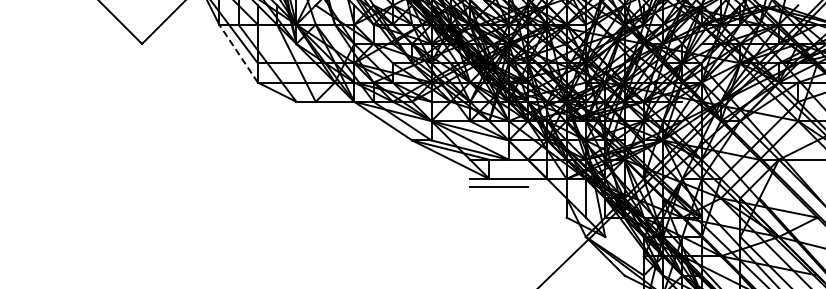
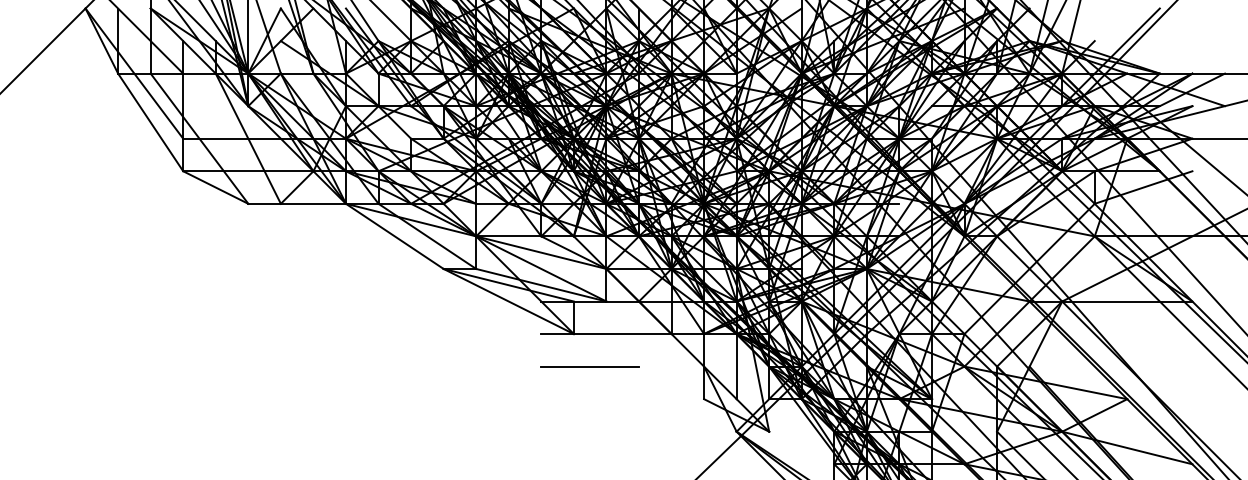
line: (238, 53) -> (150, 122), dashed -> solid
line: (498, 186) -> (589, 365), moved

